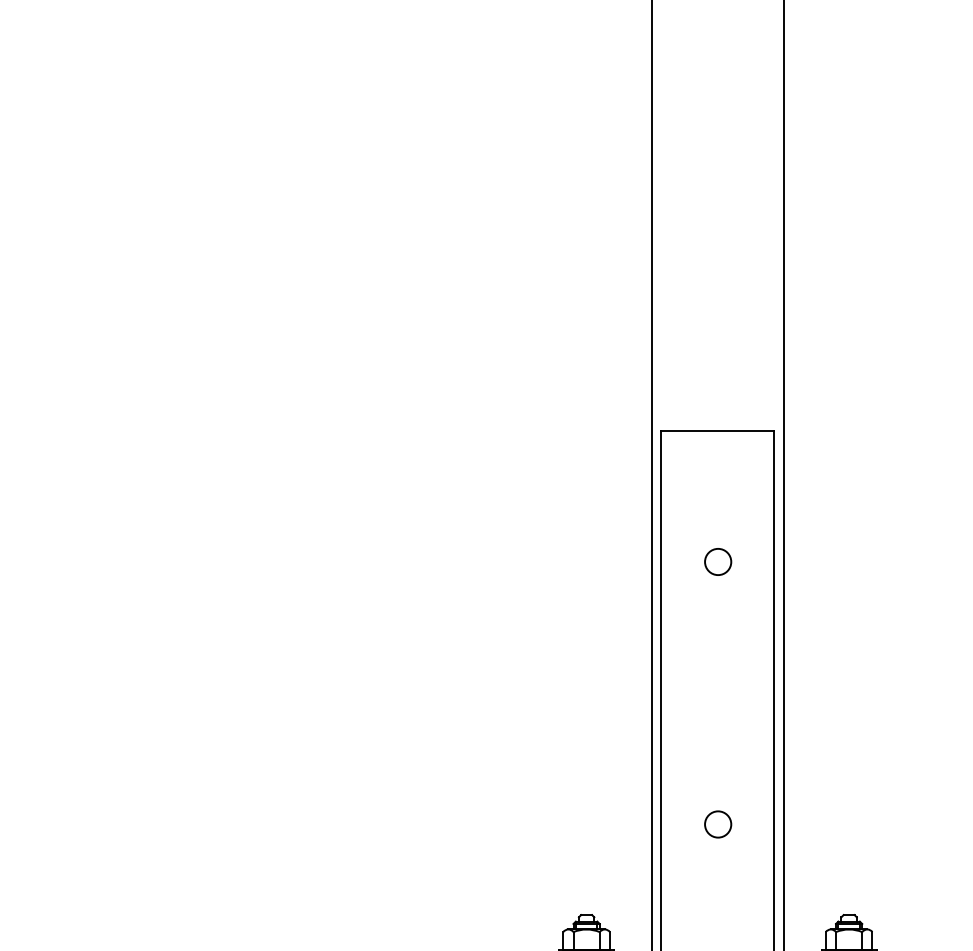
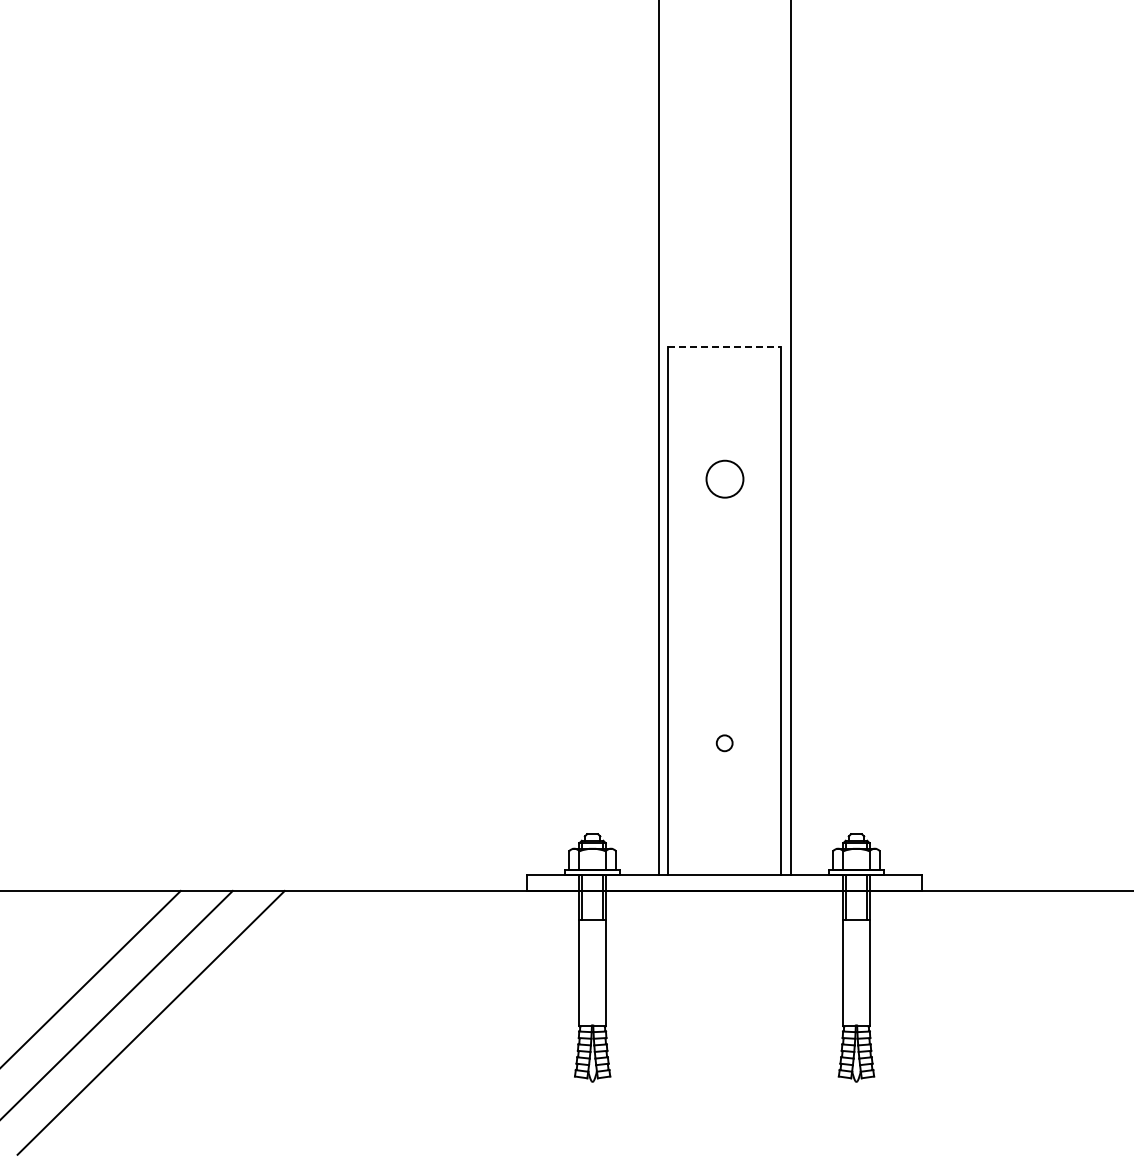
line: (717, 430) -> (724, 347), solid -> dashed
circle: (717, 562) -> (724, 479), size x1.4
circle: (717, 824) -> (724, 743), size x0.6

